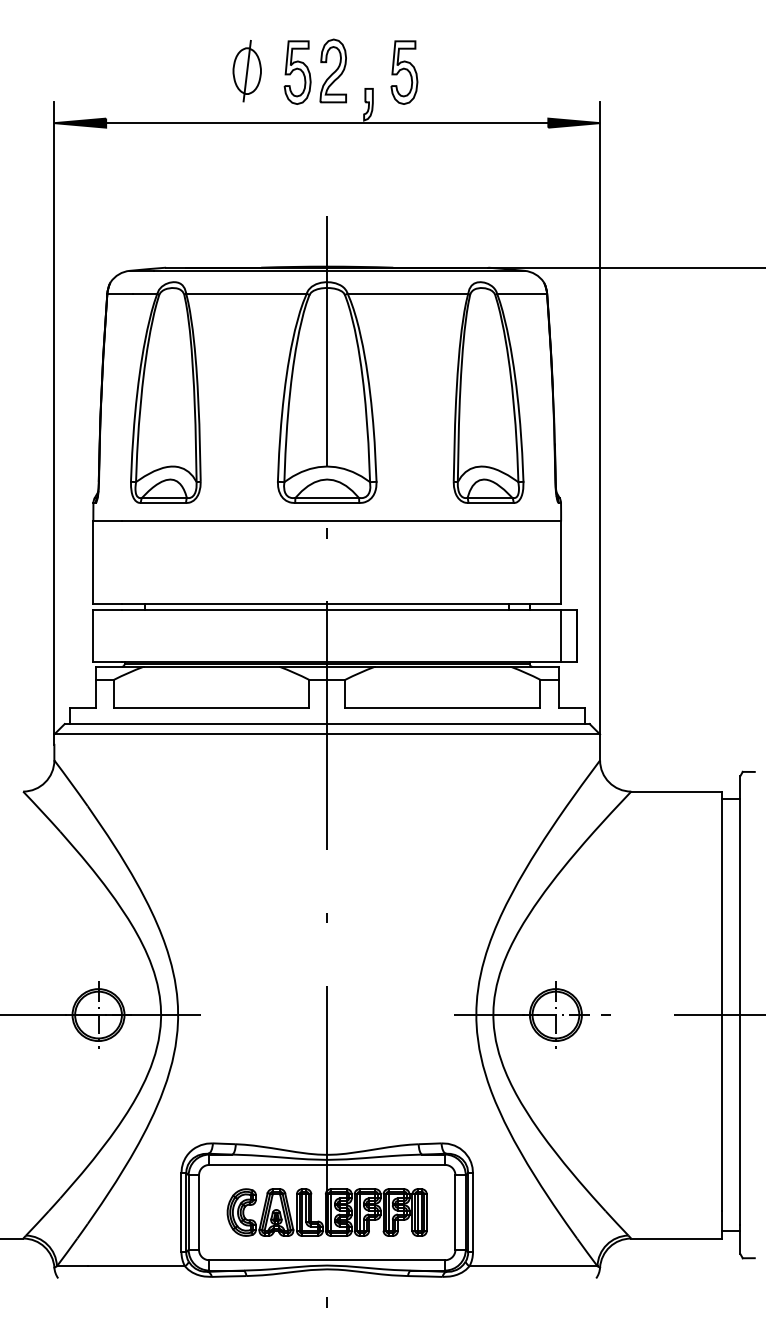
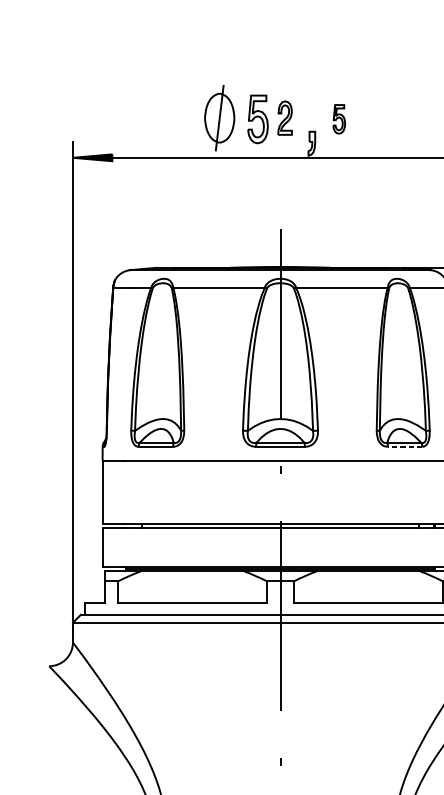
part: (332, 70) -> (284, 117), size x0.7
part: (246, 71) -> (219, 118), size x1.4
part: (404, 72) -> (339, 119), size x0.6
line: (491, 503) -> (405, 447), solid -> dashed

